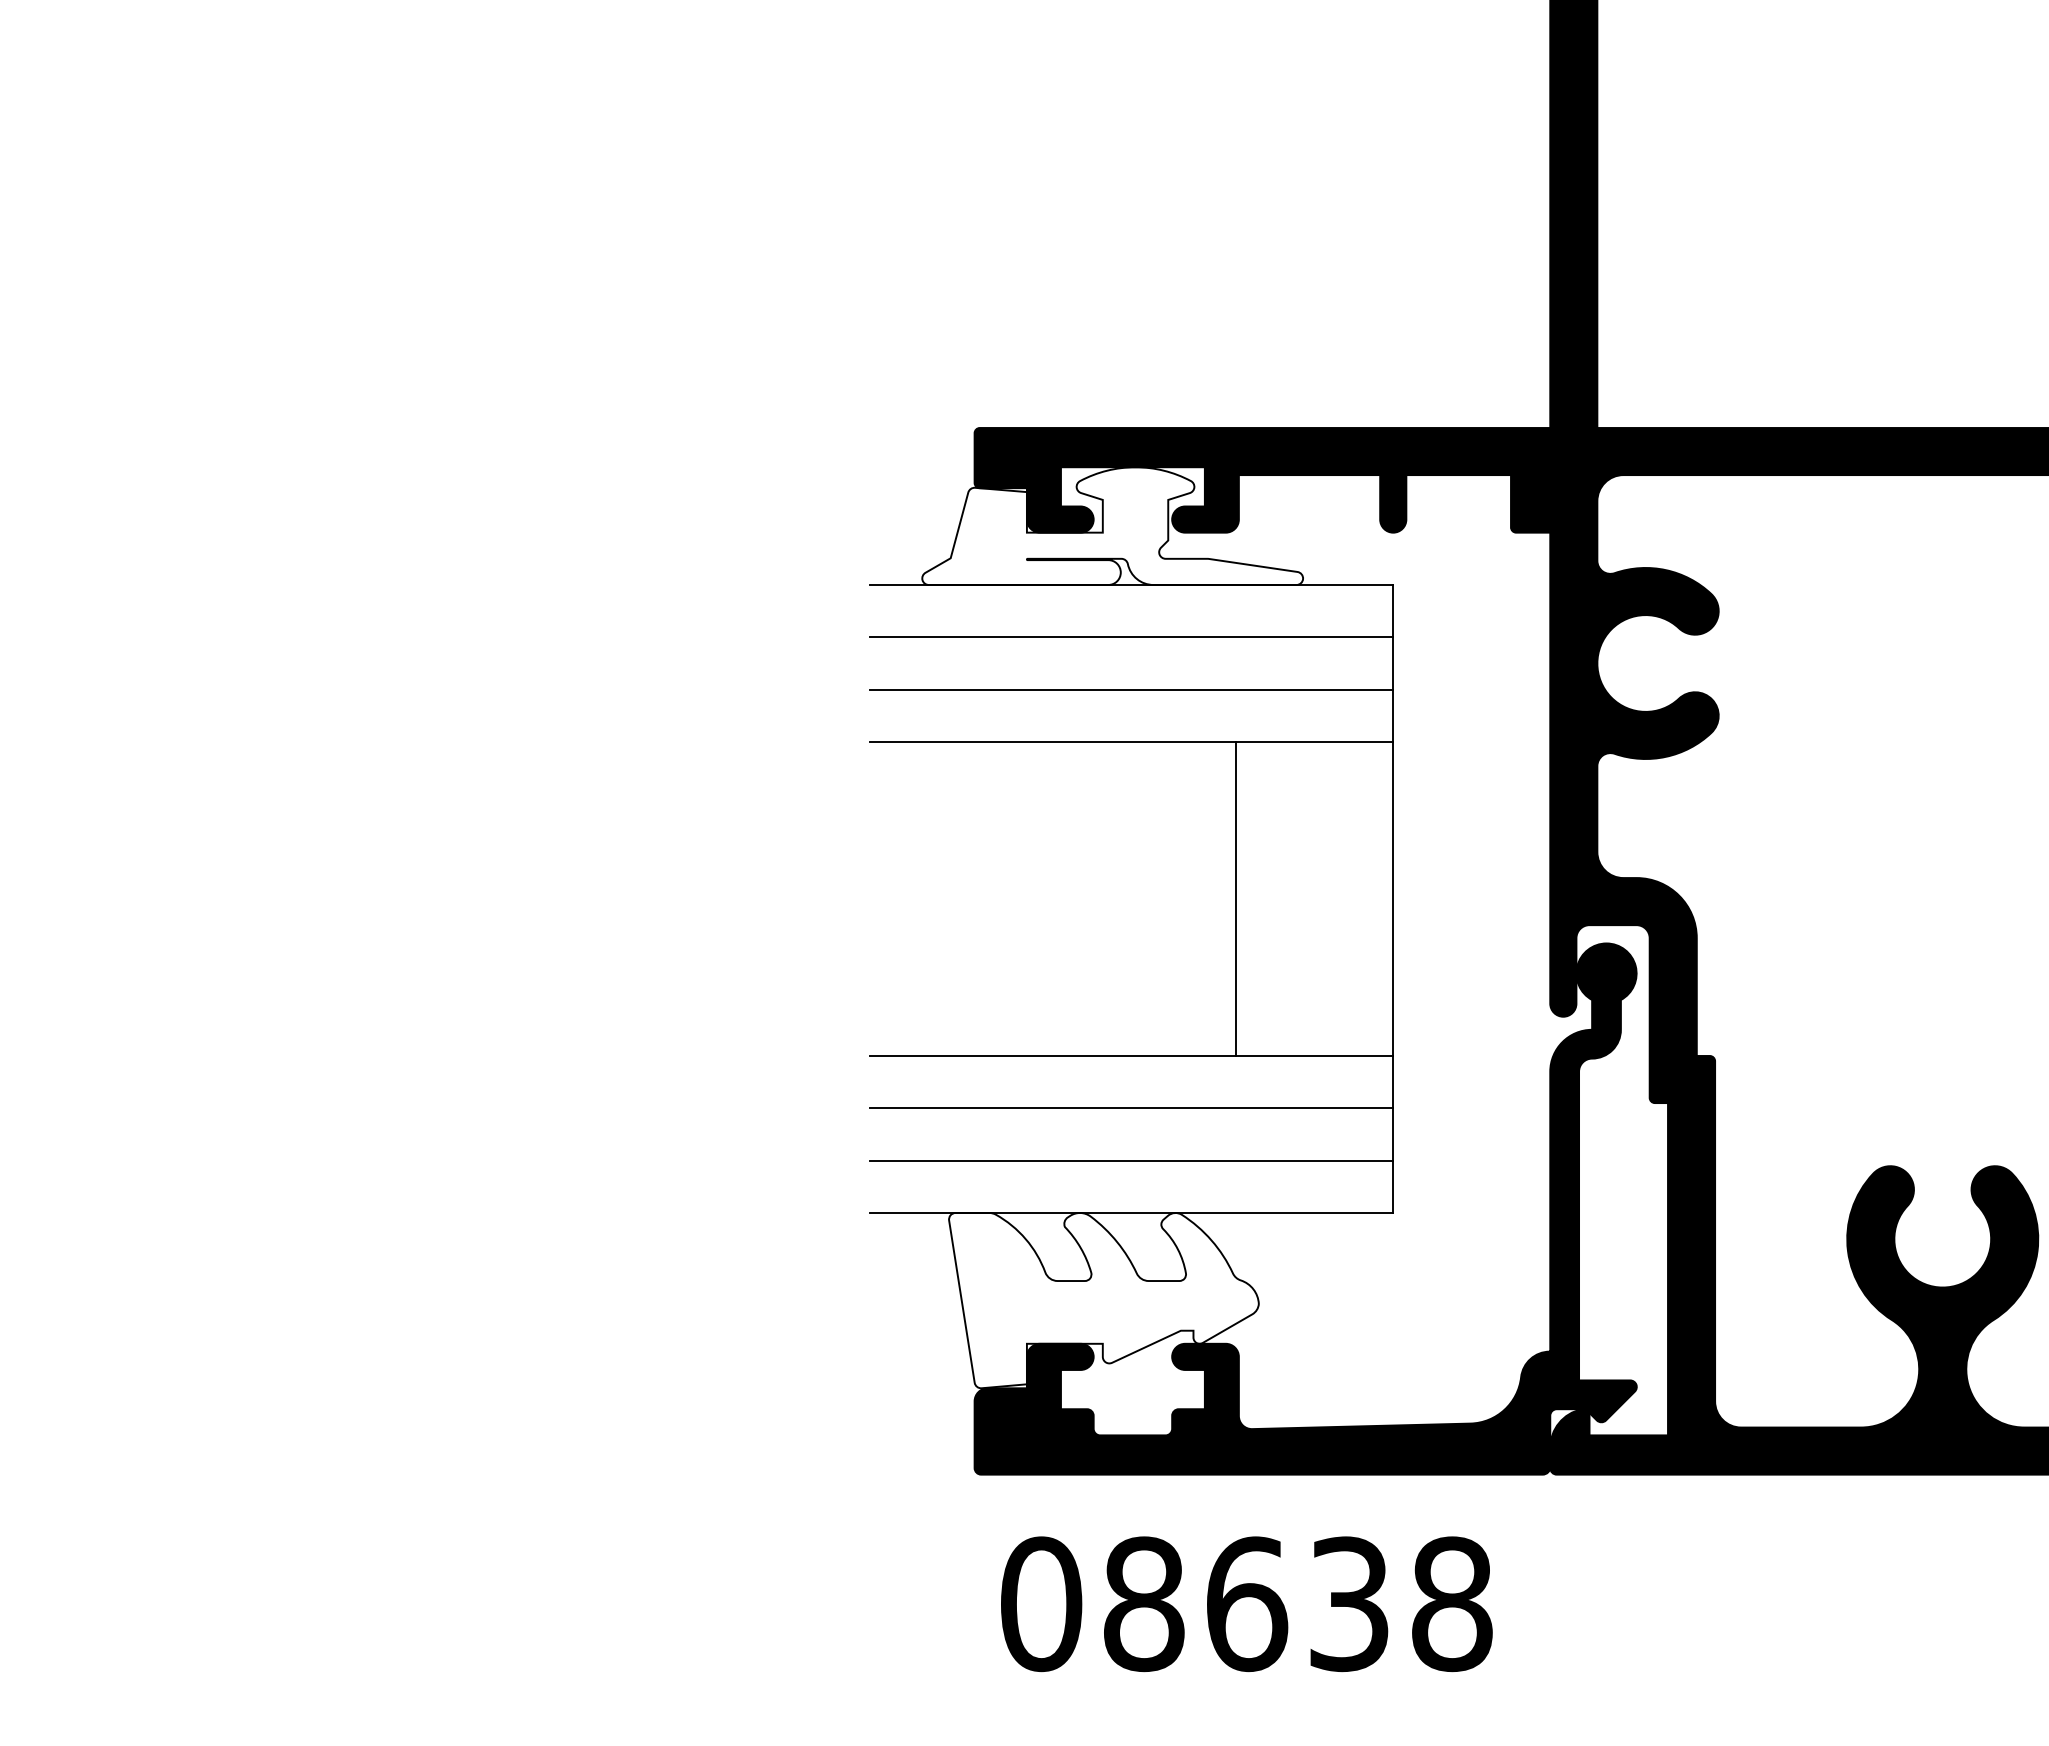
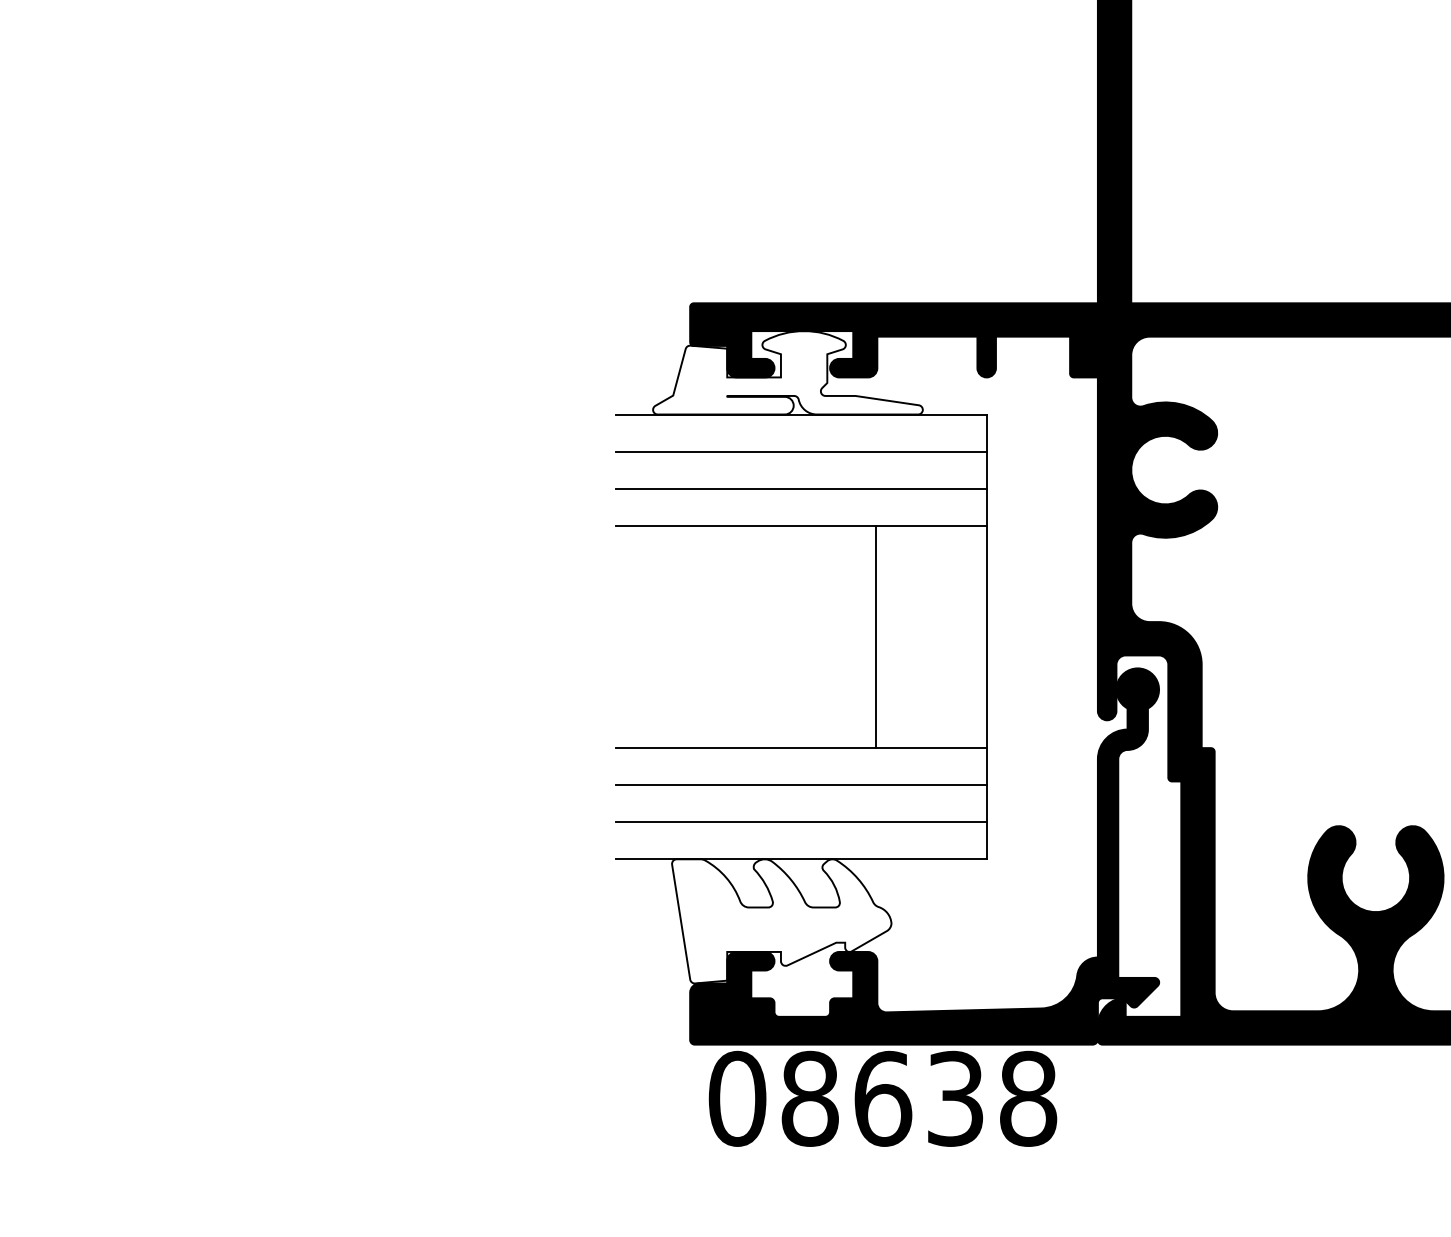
text: (1246, 1604) -> (882, 1099), moved

